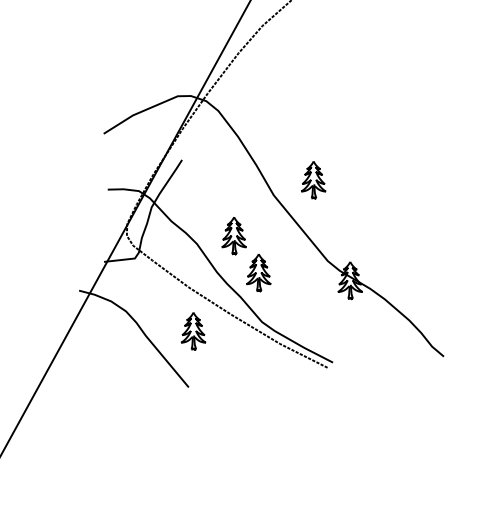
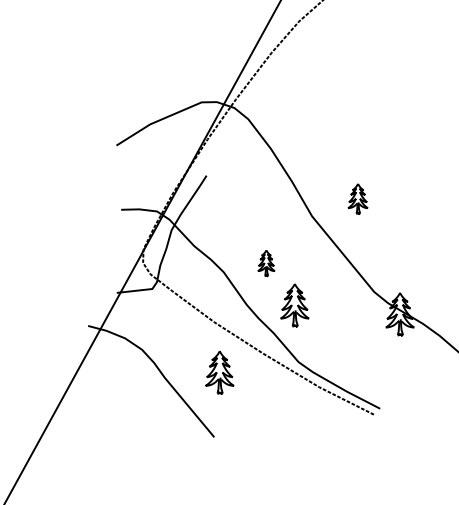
part: (313, 180) -> (357, 199), size x0.7
part: (233, 236) -> (265, 263), size x0.6

